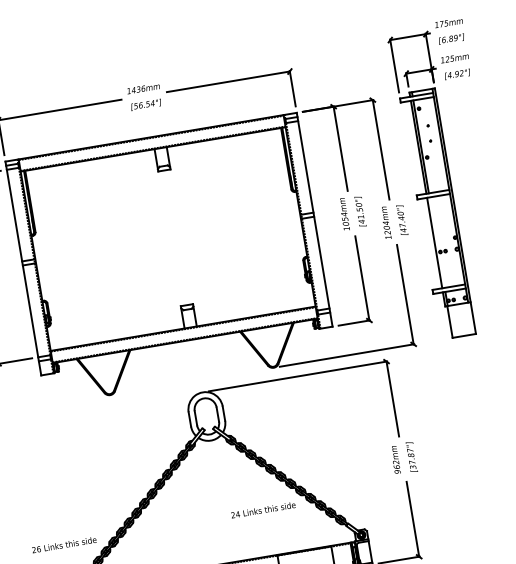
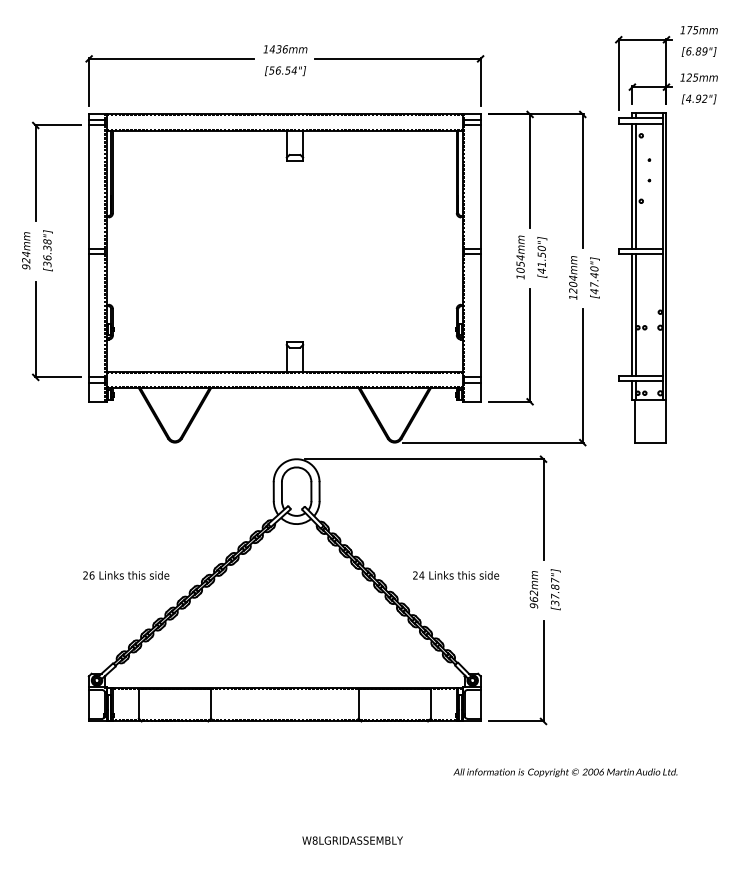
line: (436, 242) -> (635, 314), added
text: (263, 510) -> (456, 575), moved
text: (64, 544) -> (126, 575), moved

